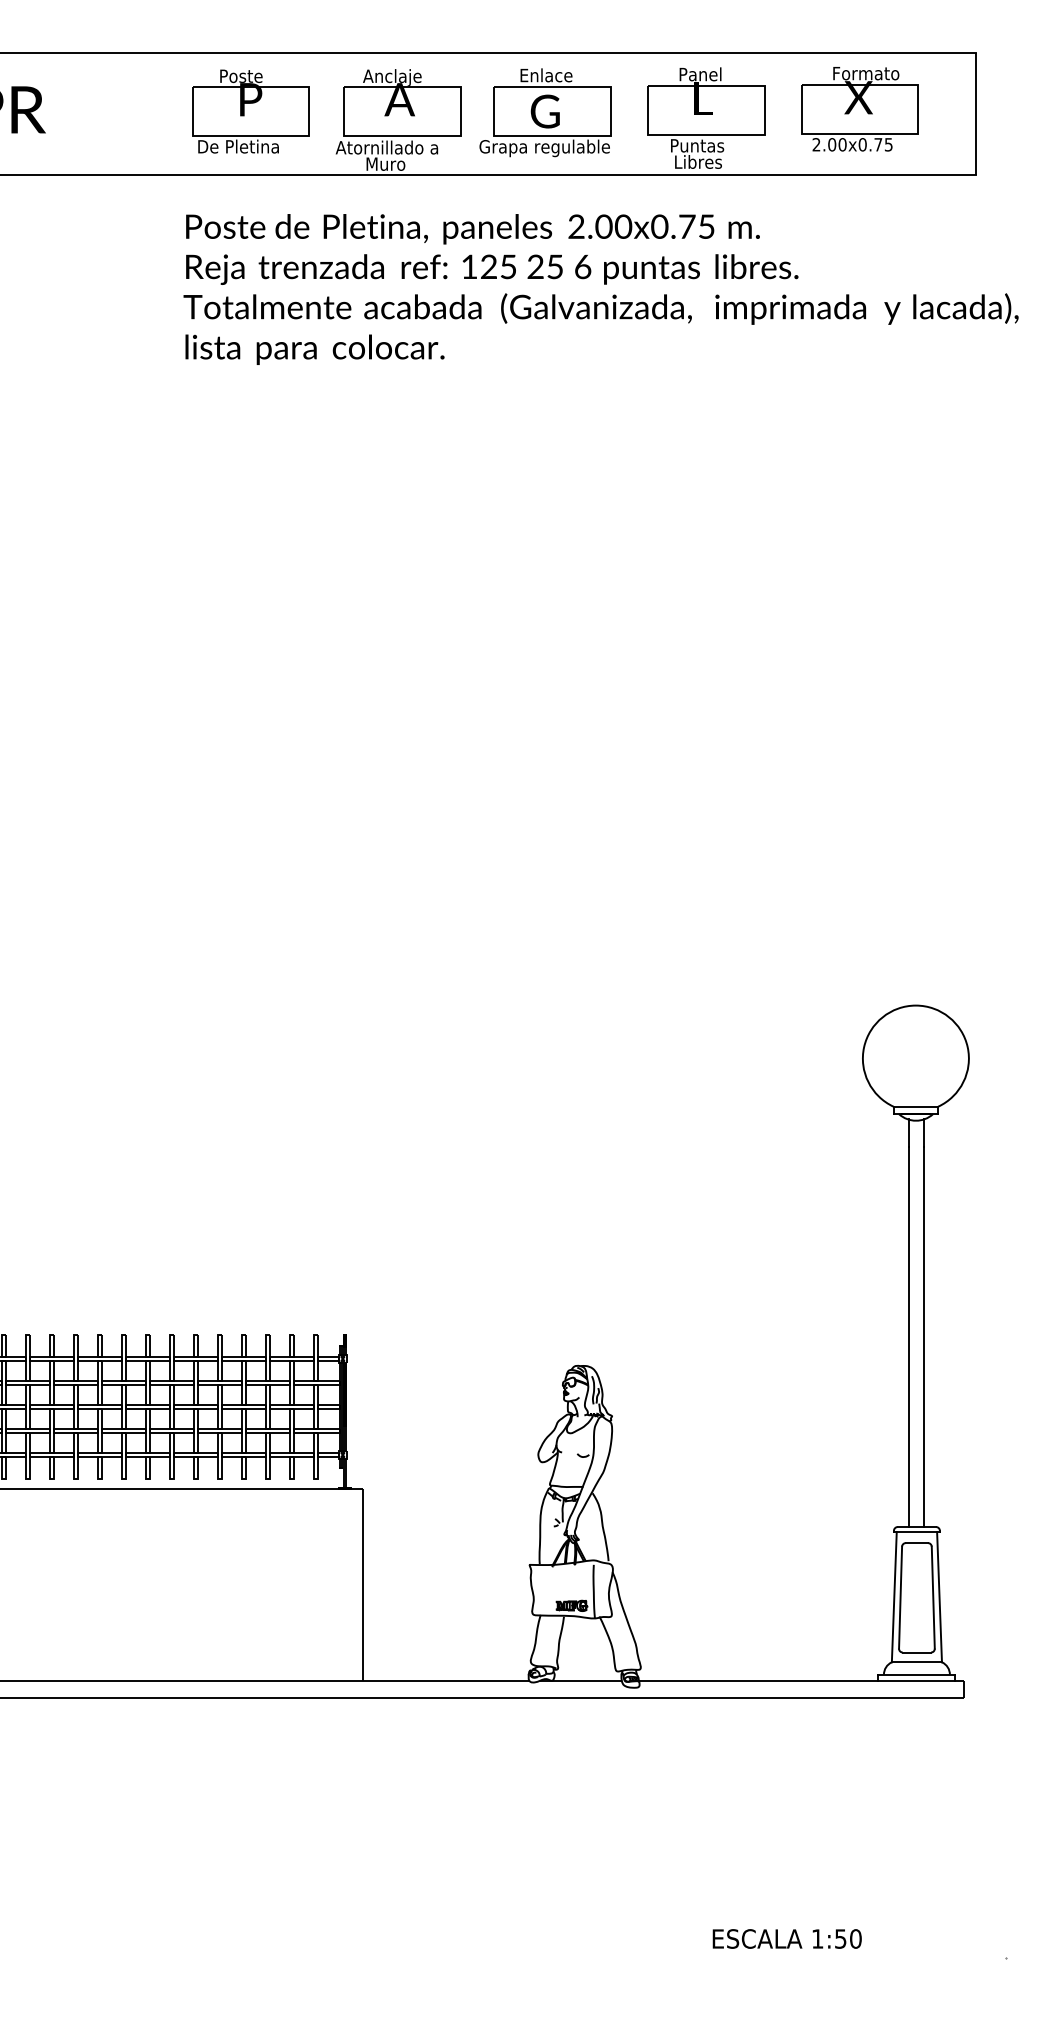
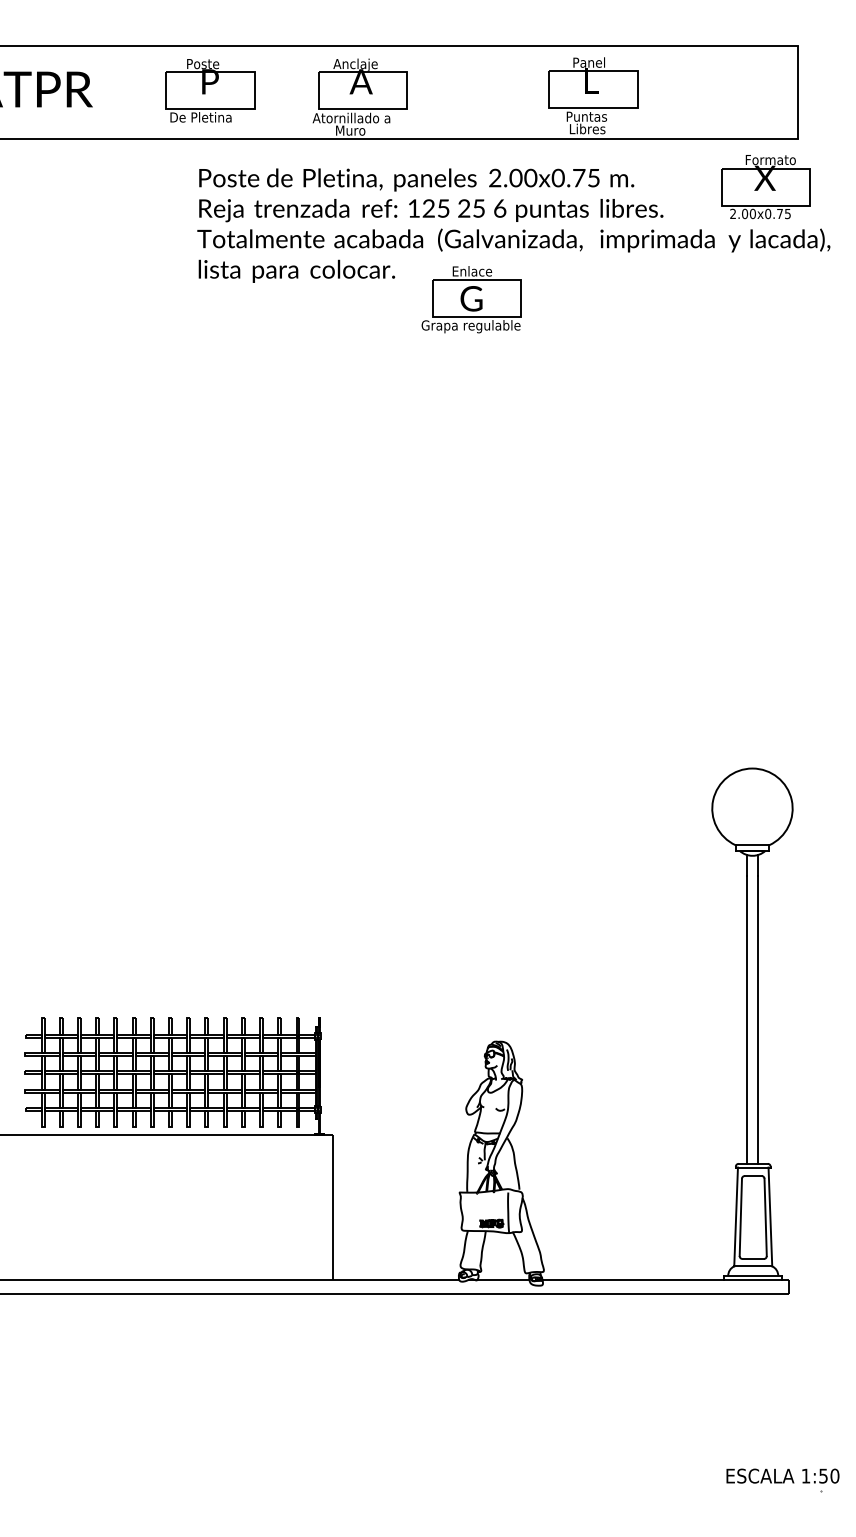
part: (859, 109) -> (765, 187), moved
part: (251, 111) -> (210, 90), moved
part: (545, 112) -> (471, 299), moved
text: (786, 1938) -> (782, 1475), moved

